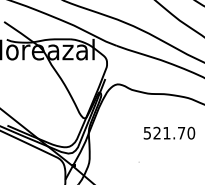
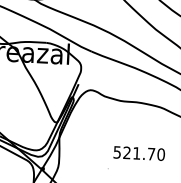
text: (169, 132) -> (139, 152), moved

